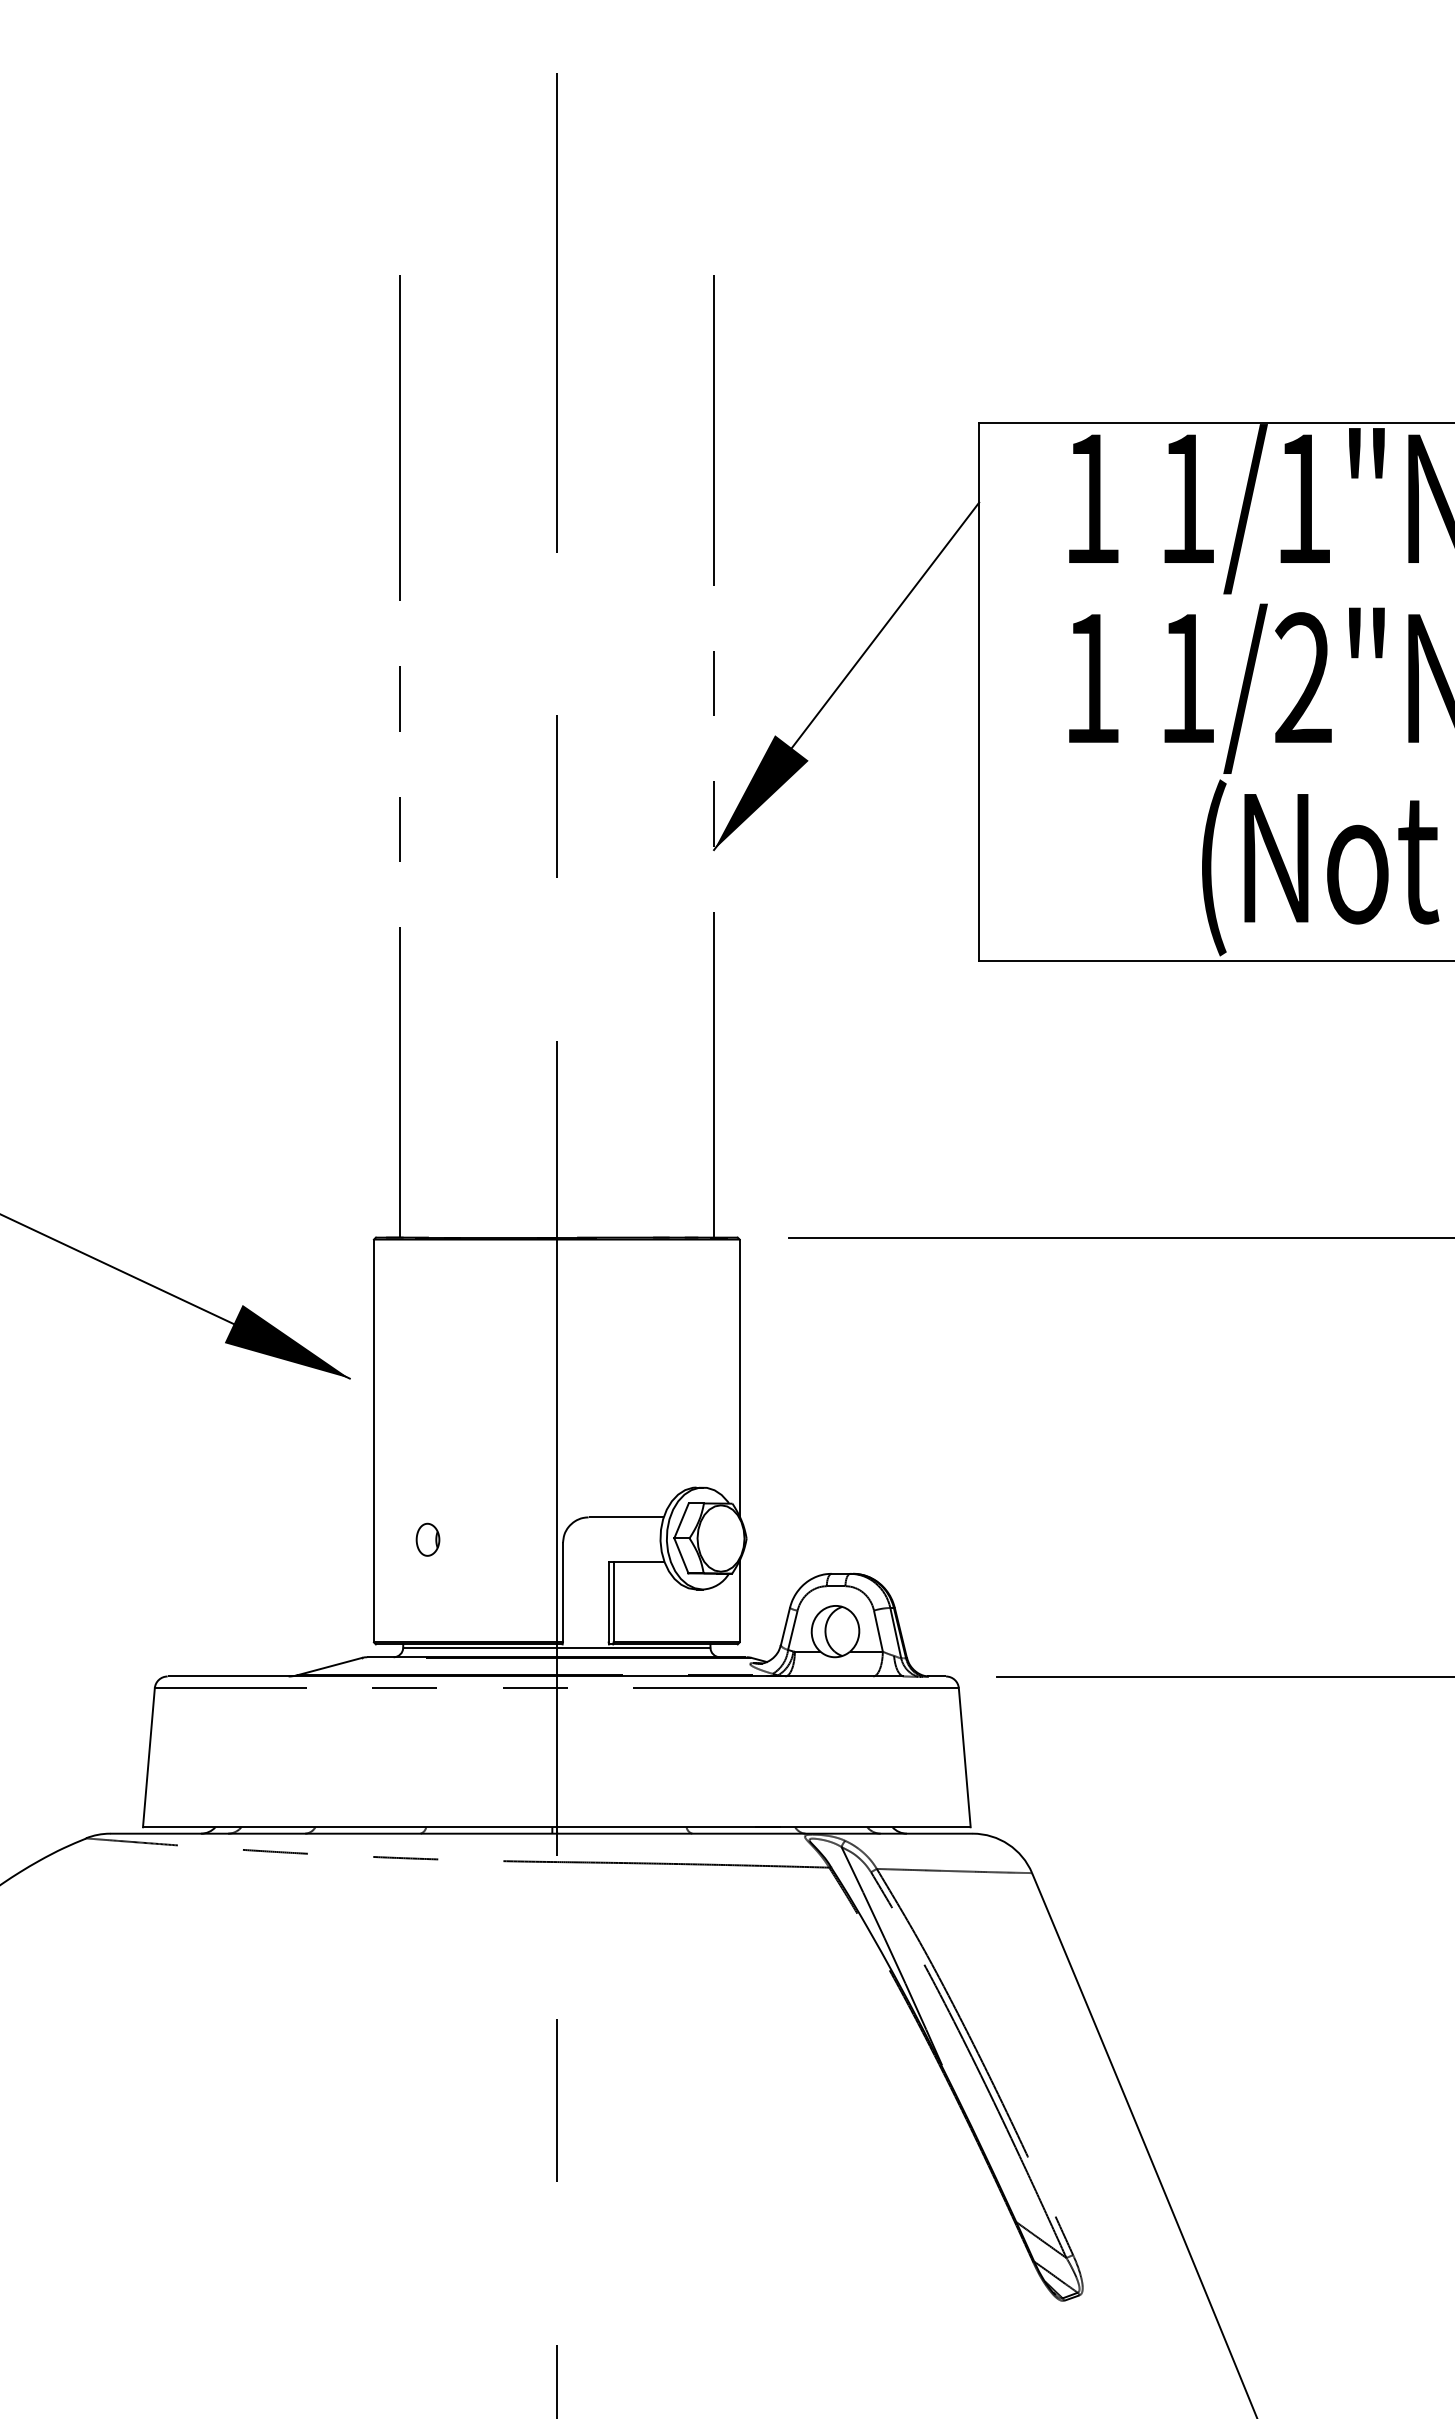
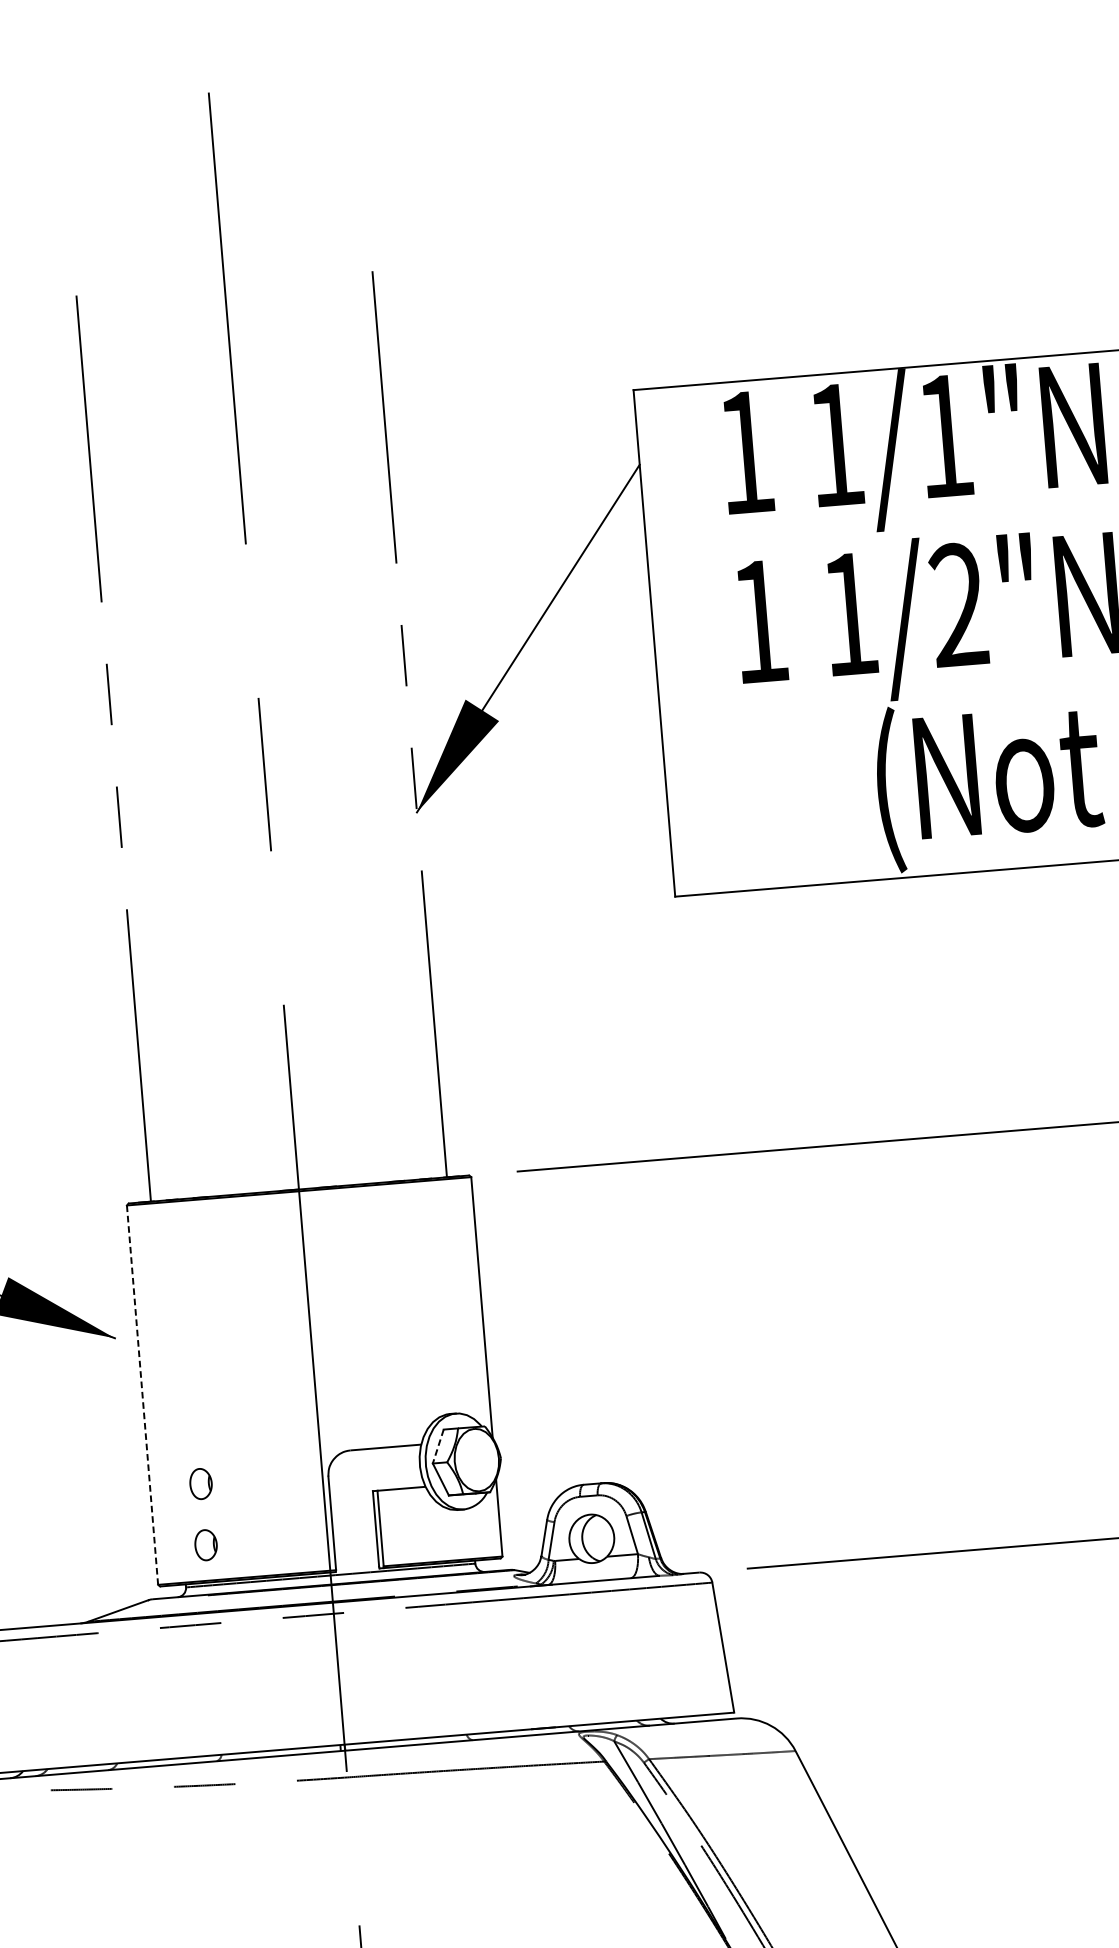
line: (373, 1441) -> (142, 1395), solid -> dashed
line: (681, 1520) -> (438, 1446), solid -> dashed
part: (427, 1604) -> (205, 1544), added

